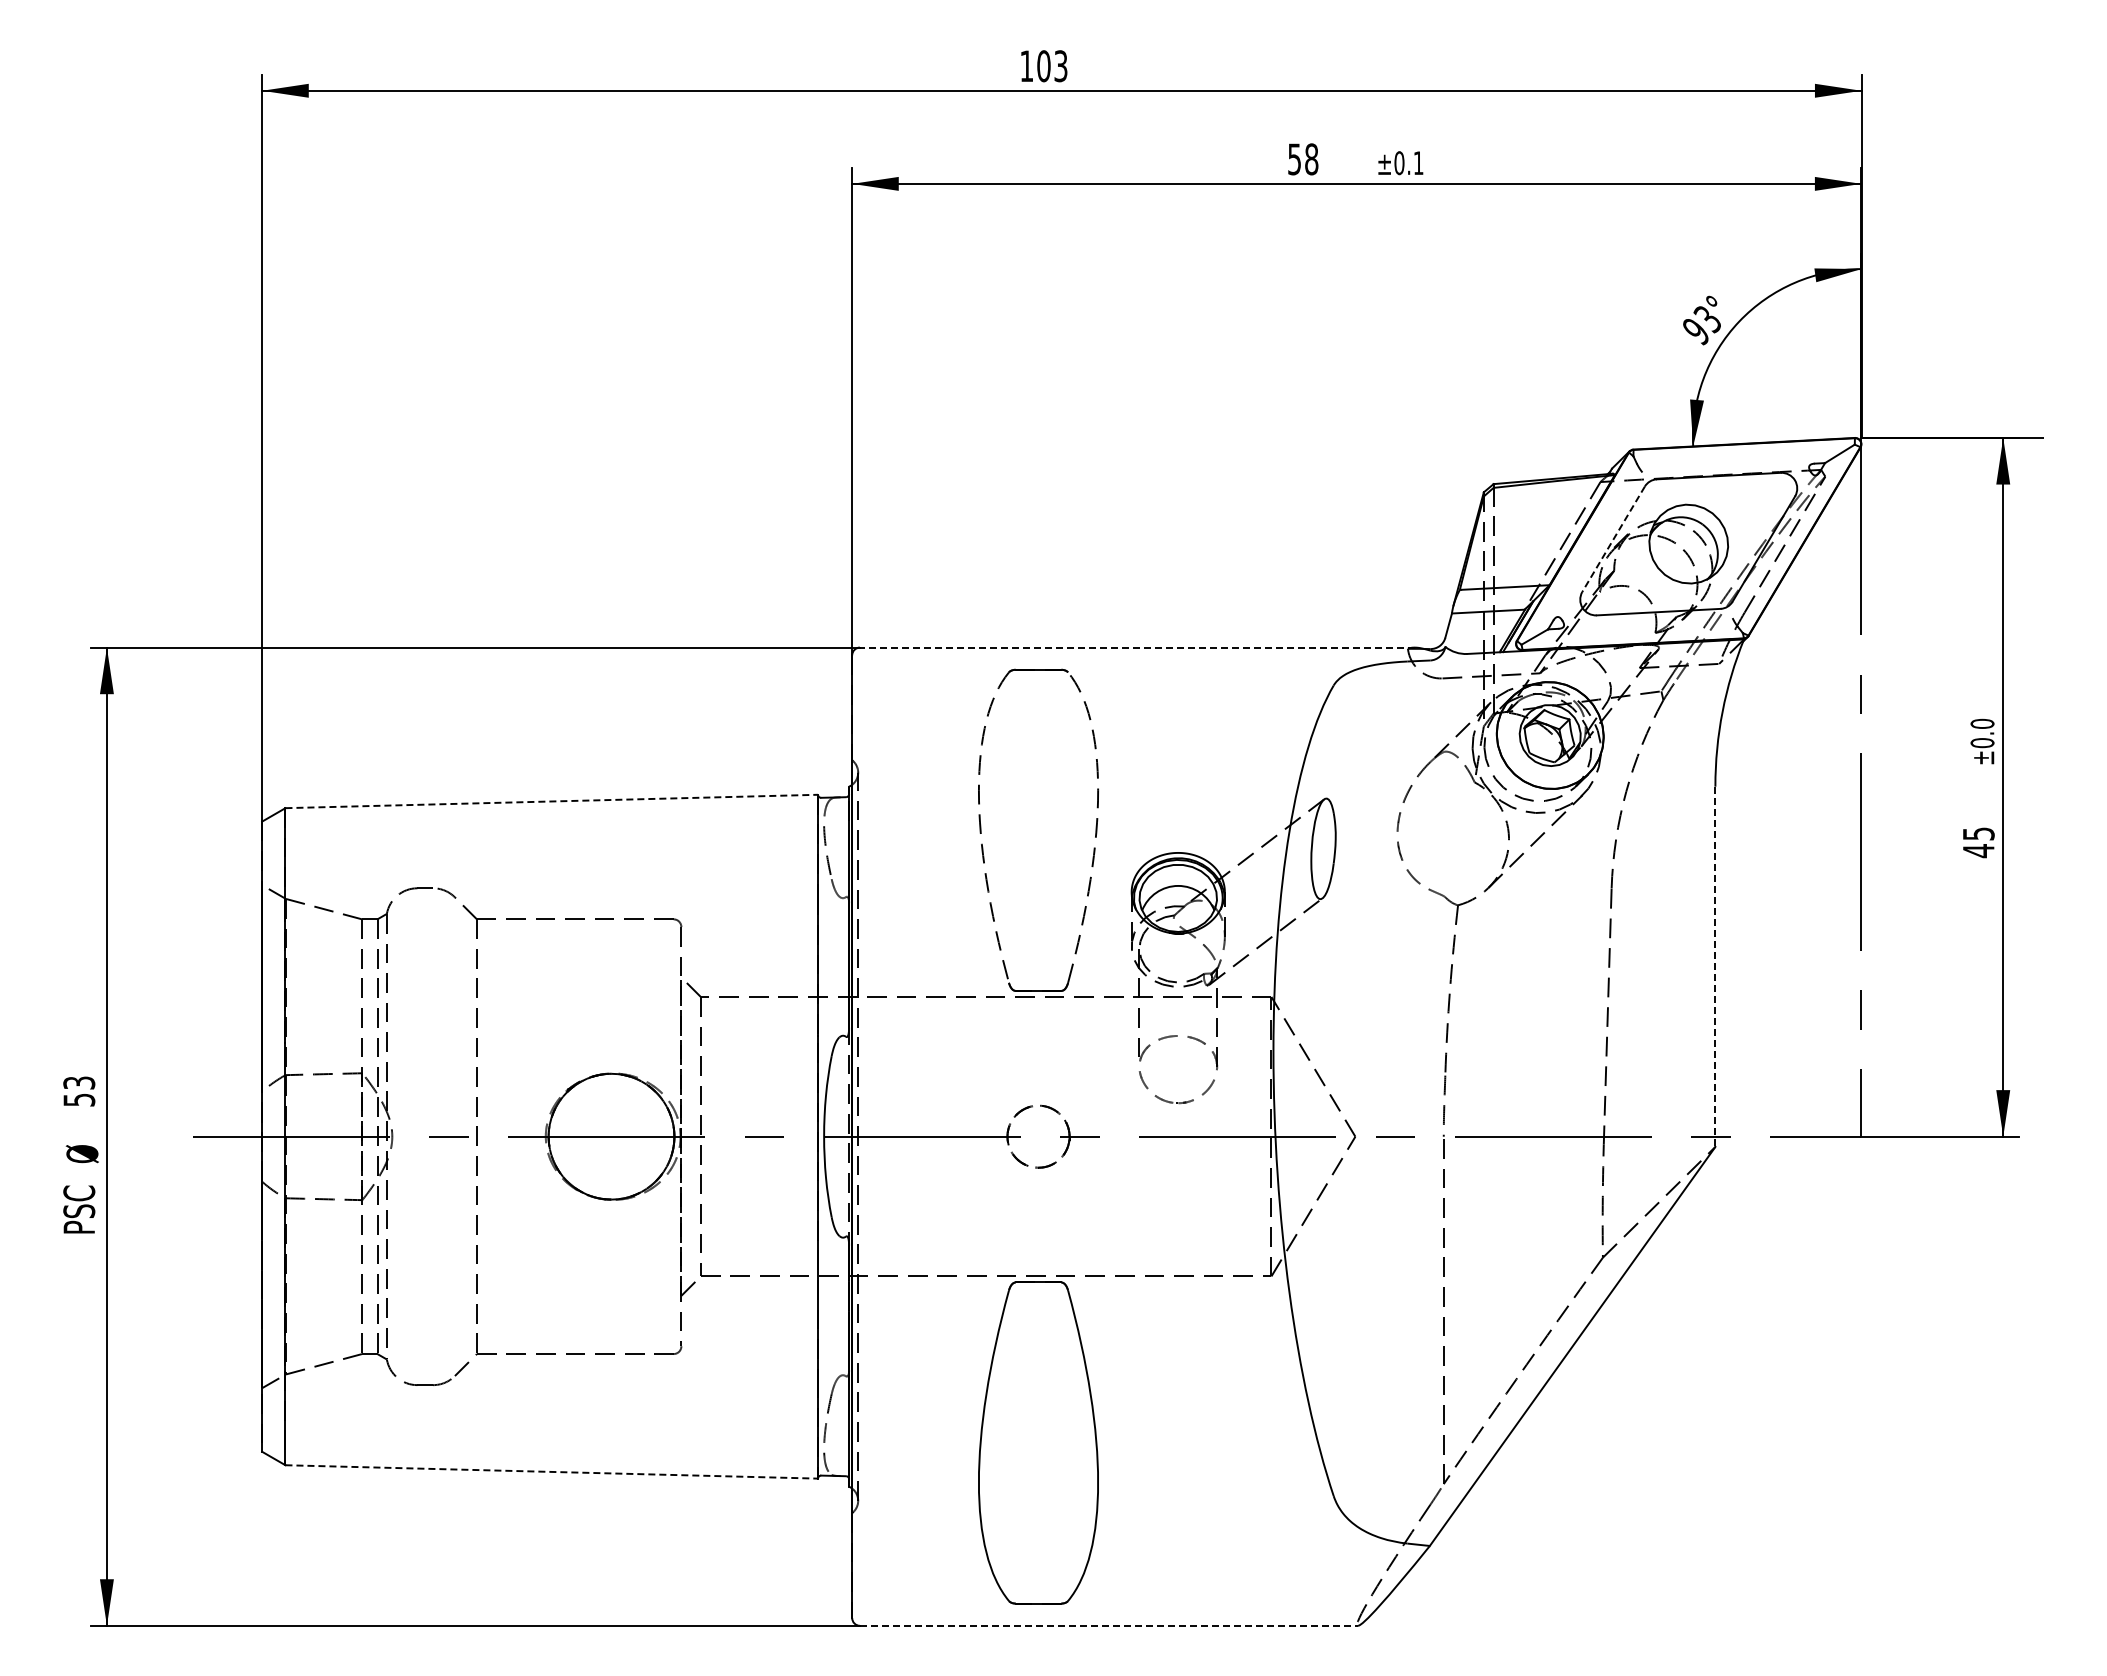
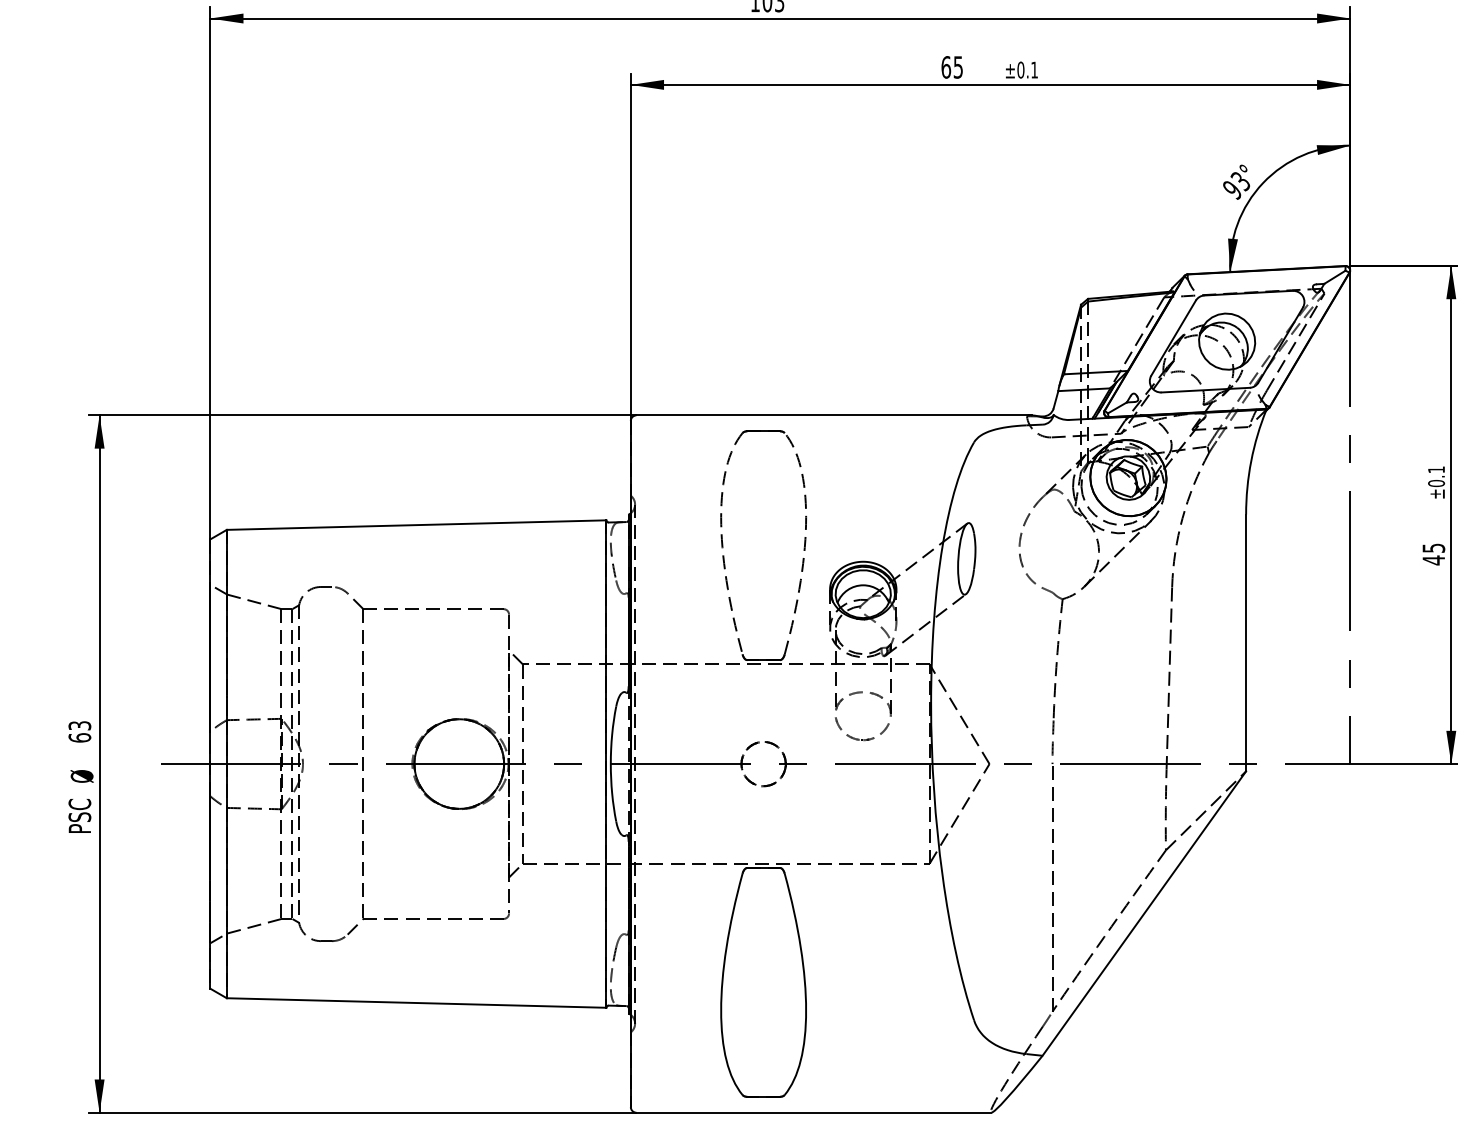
text: (1303, 159) -> (952, 67), 58 -> 65
line: (1613, 539) -> (1173, 338), dashed -> solid
line: (1136, 647) -> (833, 415), dashed -> solid
text: (1982, 723) -> (1436, 469), ±0.0 -> ±0.1
line: (552, 801) -> (417, 525), dashed -> solid
line: (1715, 967) -> (1246, 643), dashed -> solid
text: (79, 1099) -> (80, 737), 53 -> 63
line: (552, 1471) -> (417, 1002), dashed -> solid
line: (1109, 1625) -> (814, 1112), dashed -> solid

